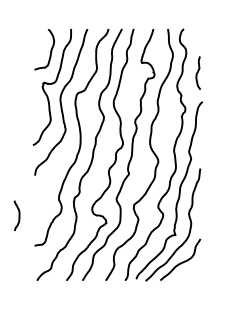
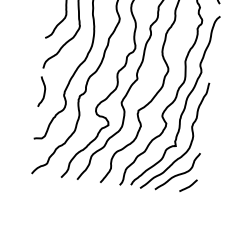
curve: (18, 215) -> (43, 91), moved
curve: (193, 272) -> (189, 185), added

